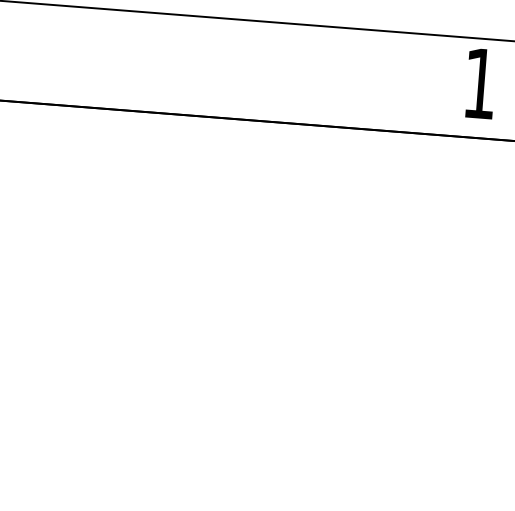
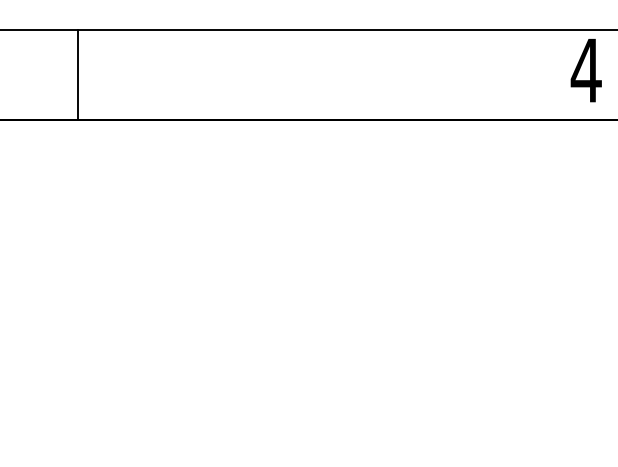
text: (479, 83) -> (585, 70), 1 -> 4

